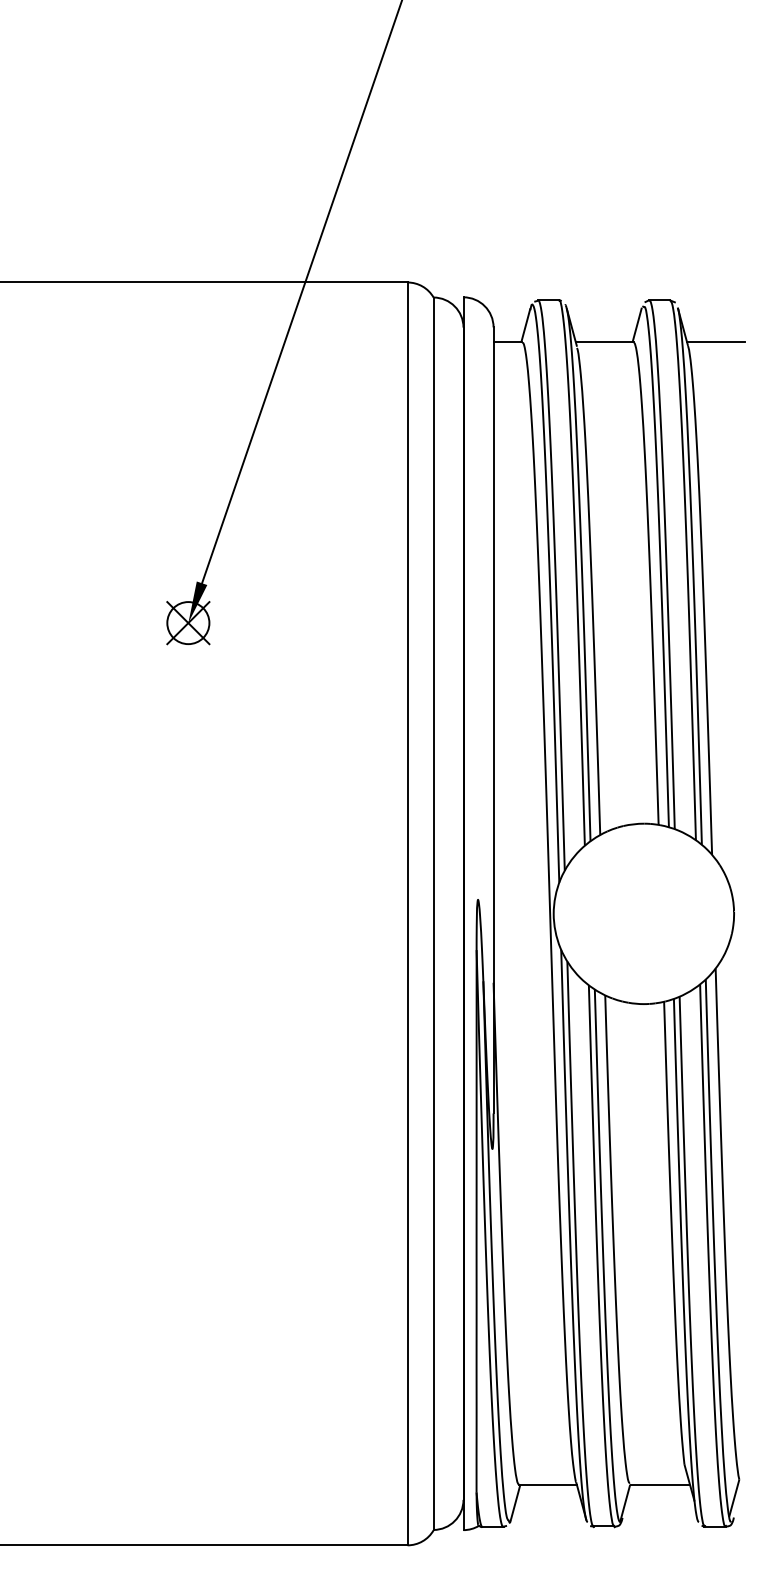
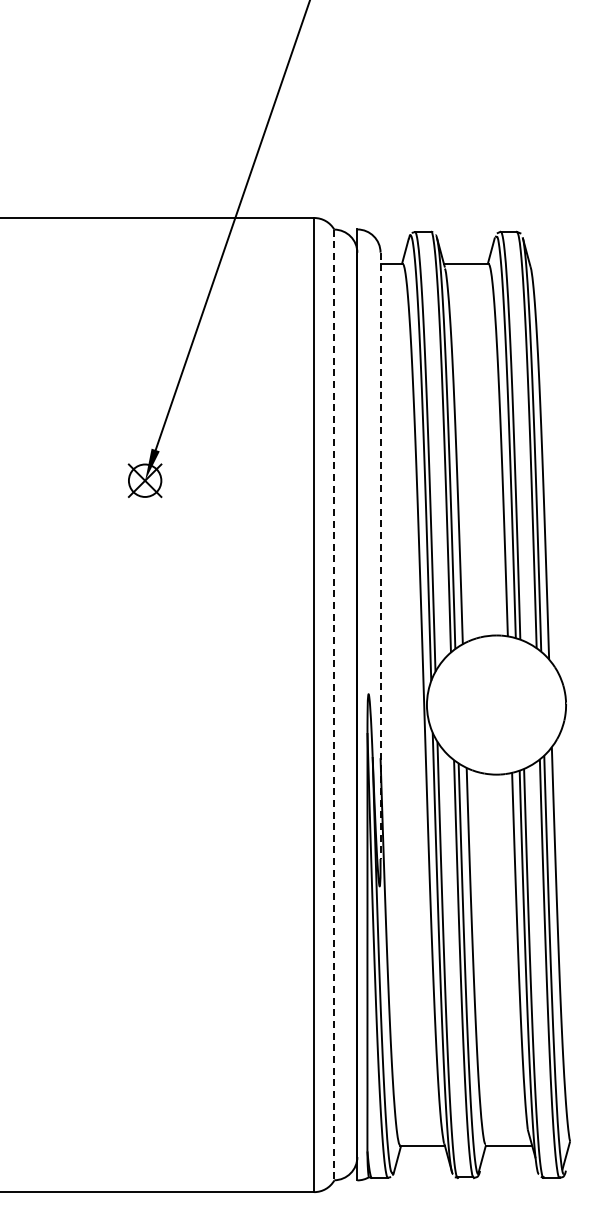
line: (715, 342) -> (551, 264), removed
line: (493, 721) -> (380, 556), solid -> dashed
line: (433, 914) -> (334, 705), solid -> dashed

